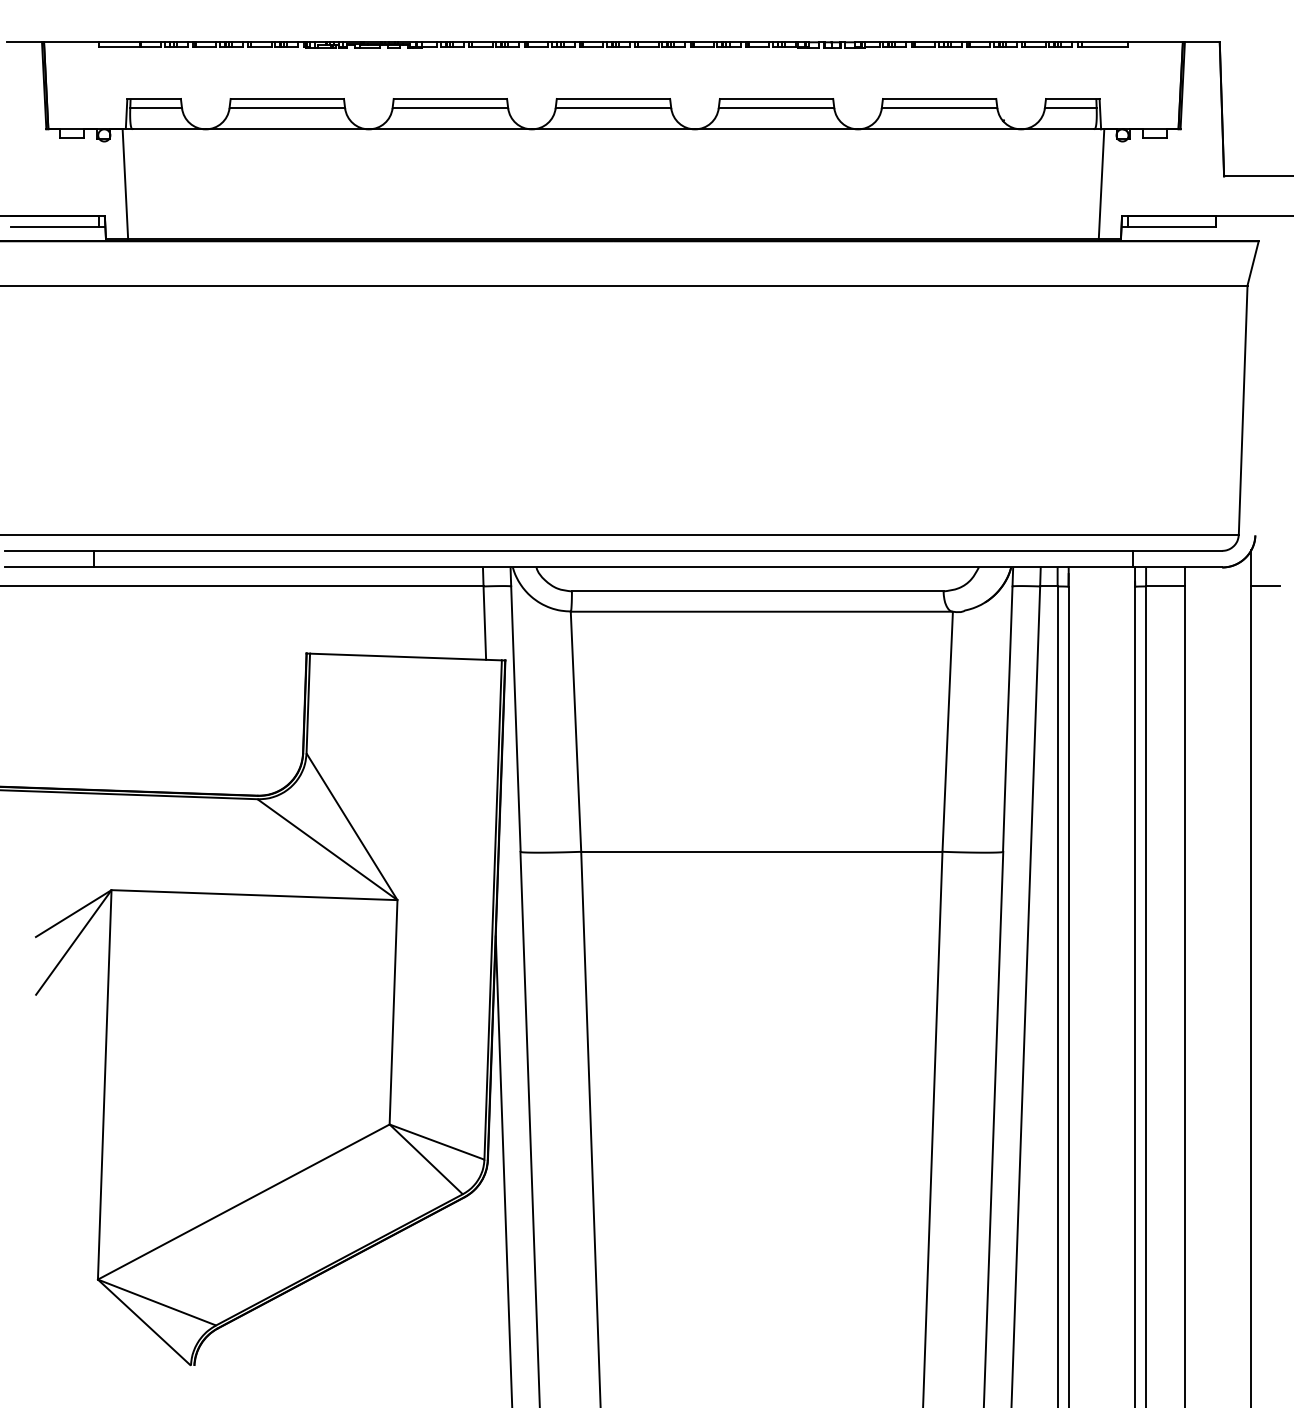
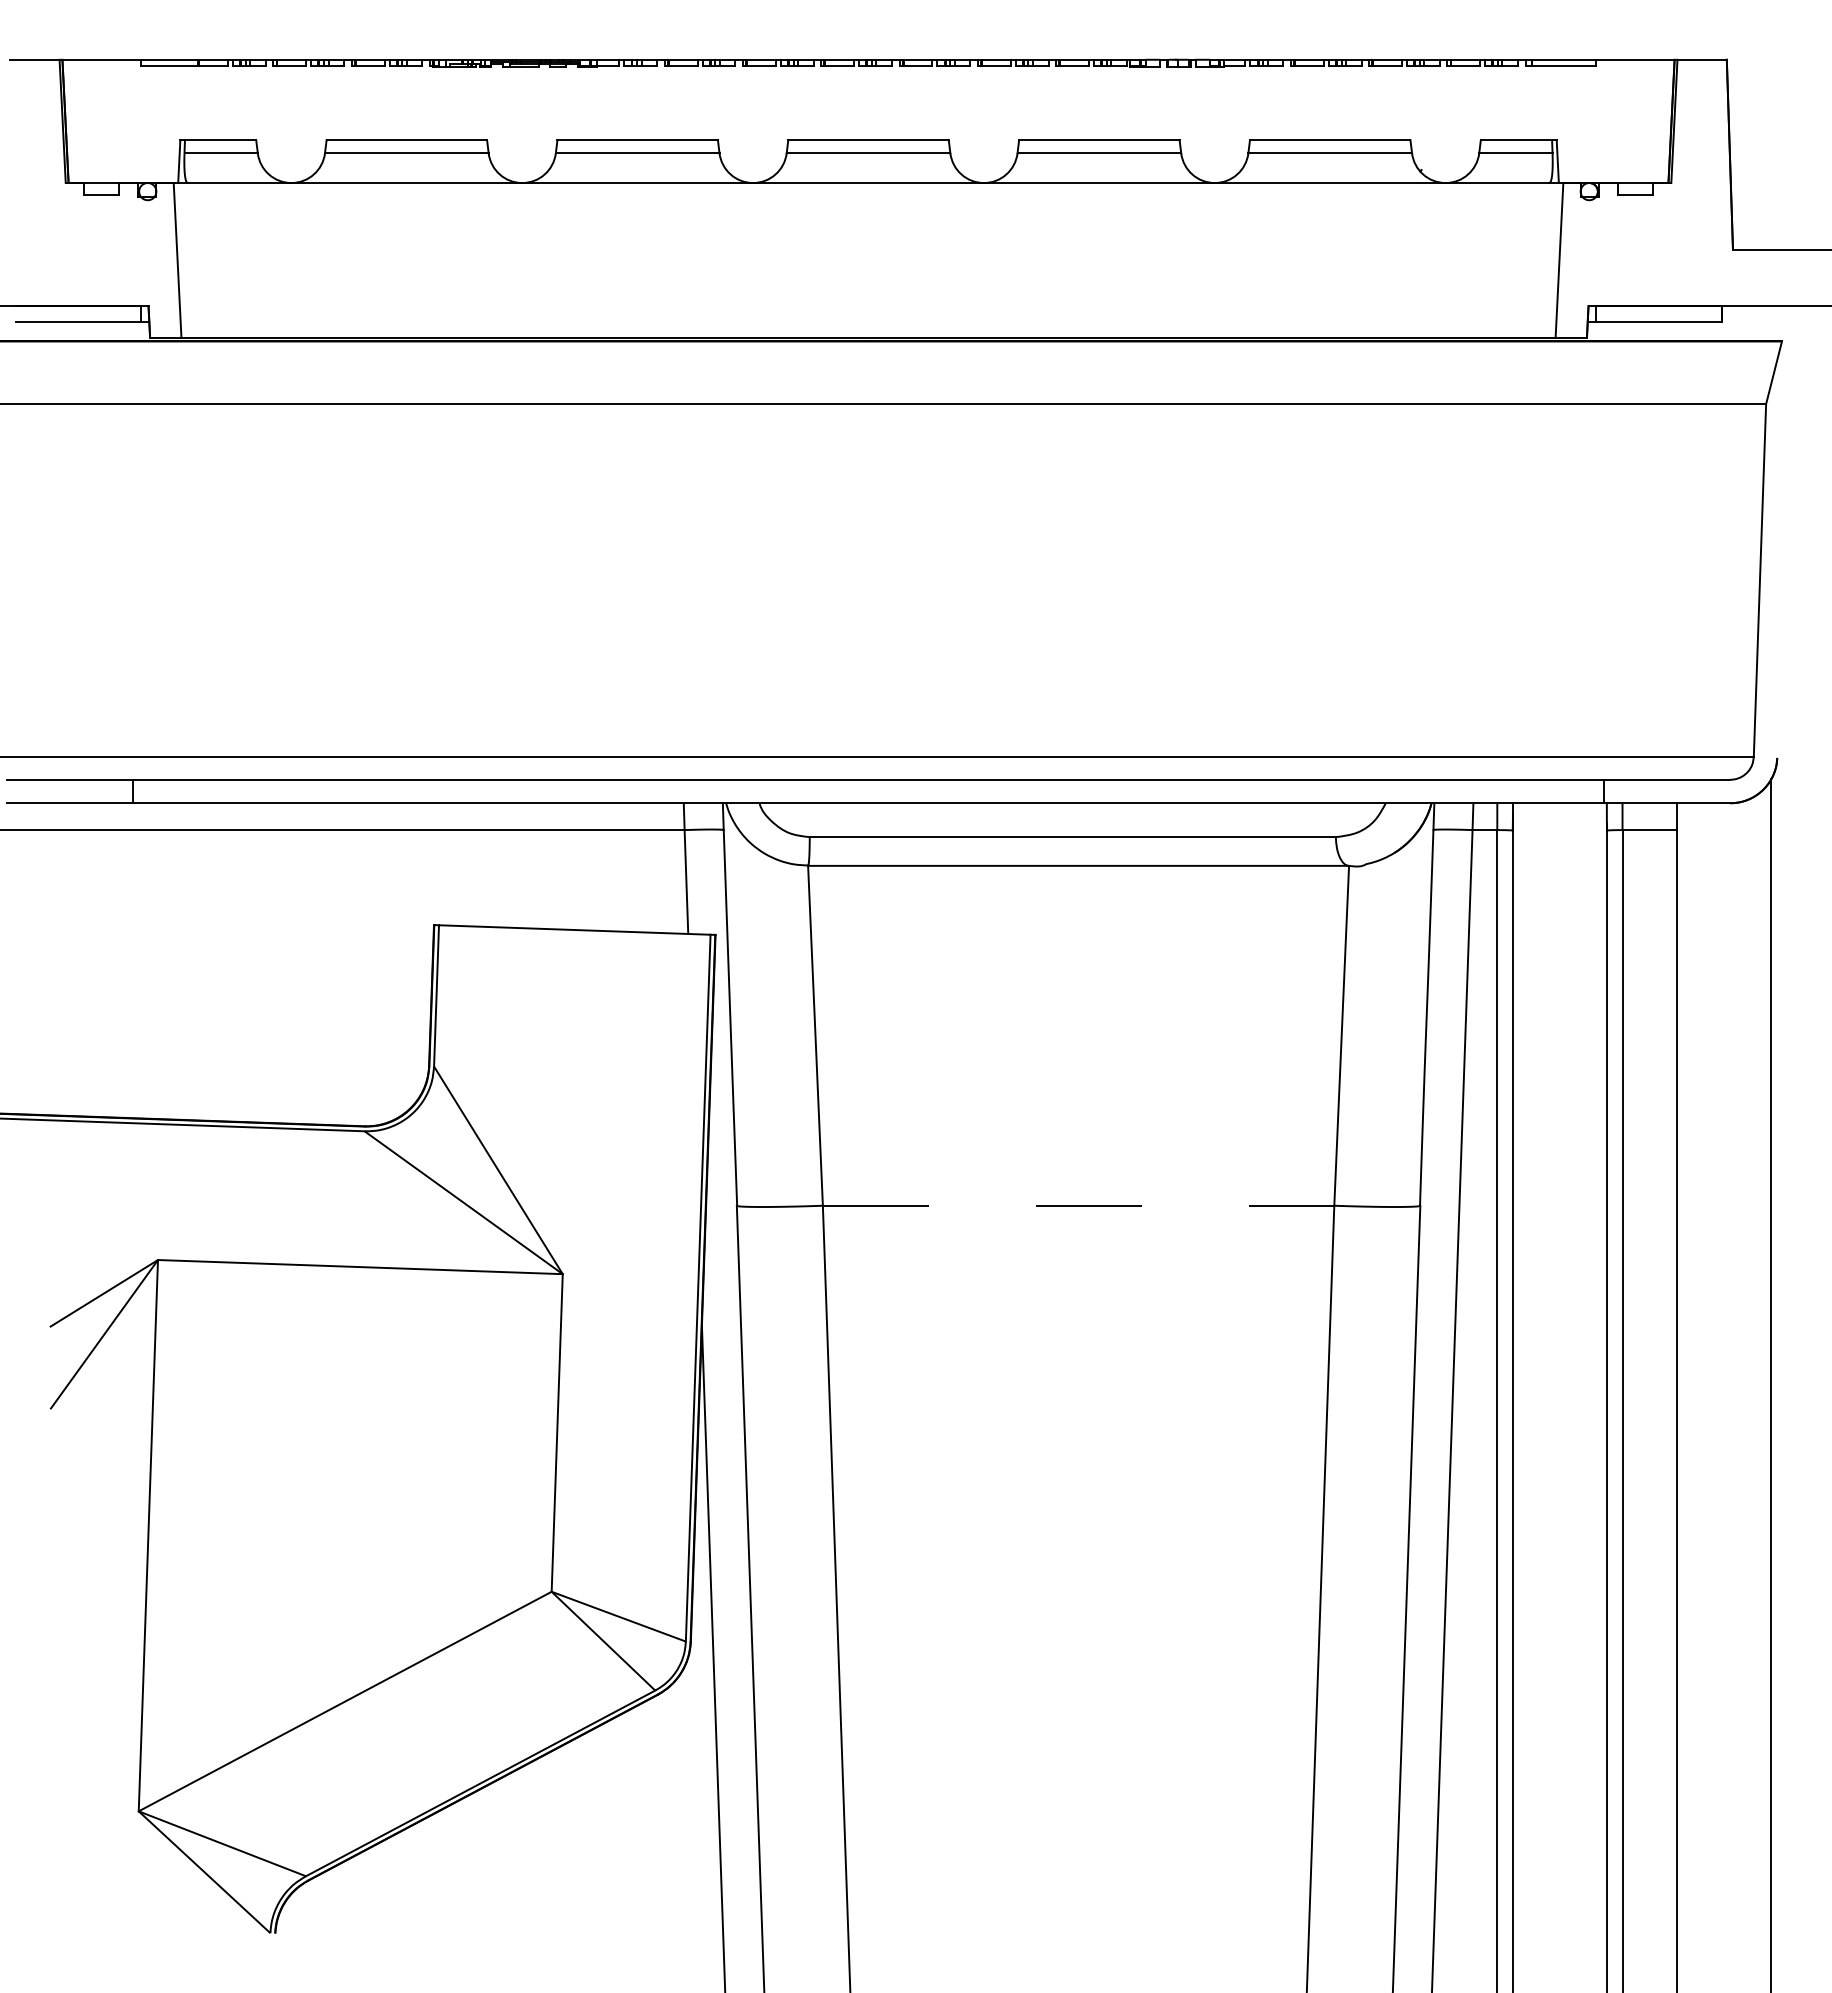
line: (1265, 586) -> (1791, 830), removed
line: (761, 851) -> (1078, 1205), solid -> dashed

